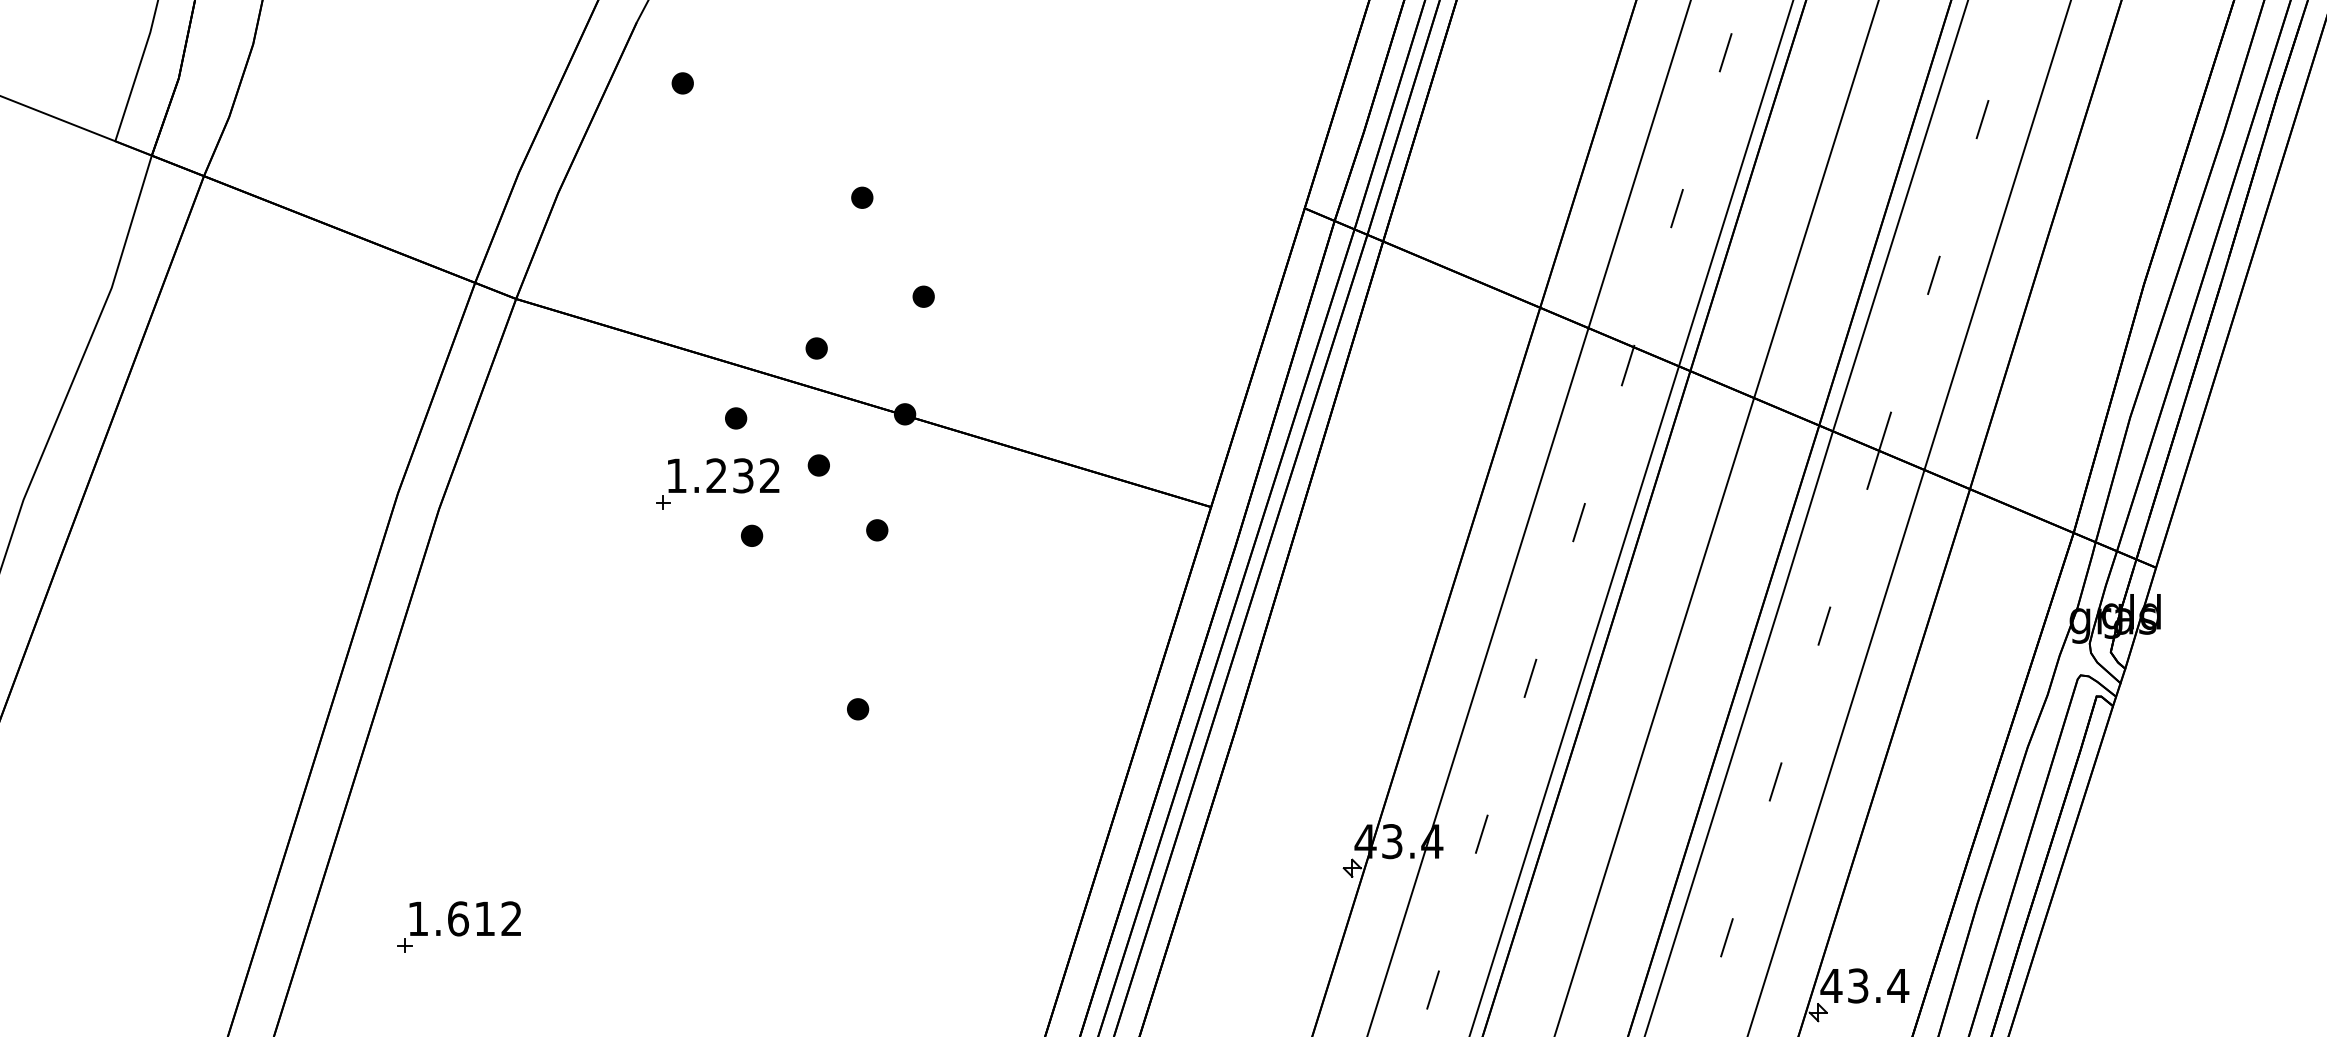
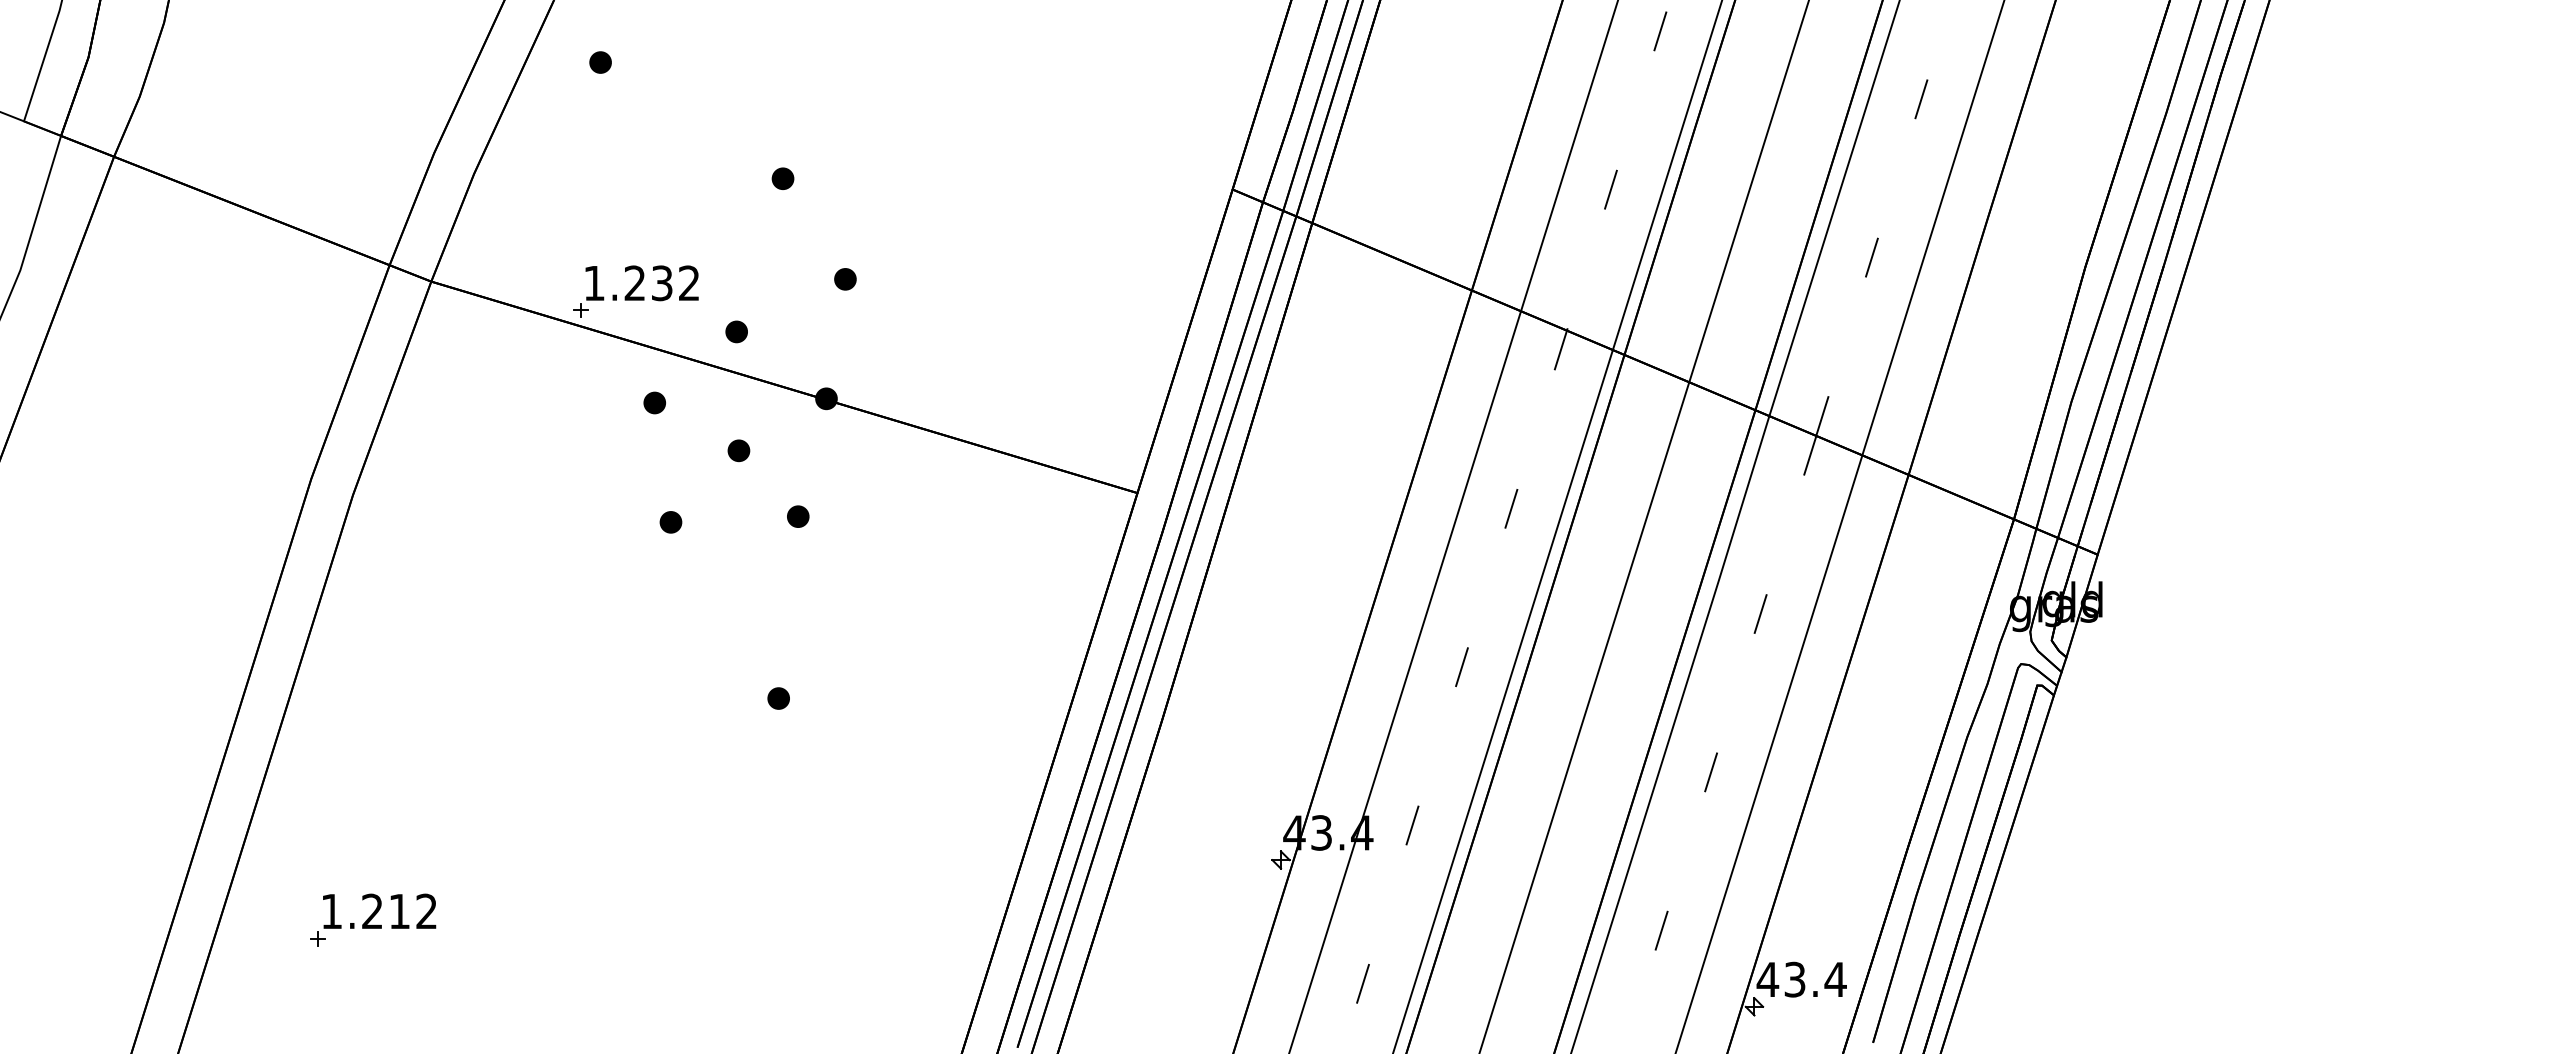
part: (717, 483) -> (635, 291), moved
text: (458, 918) -> (372, 911), 1.612 -> 1.212

